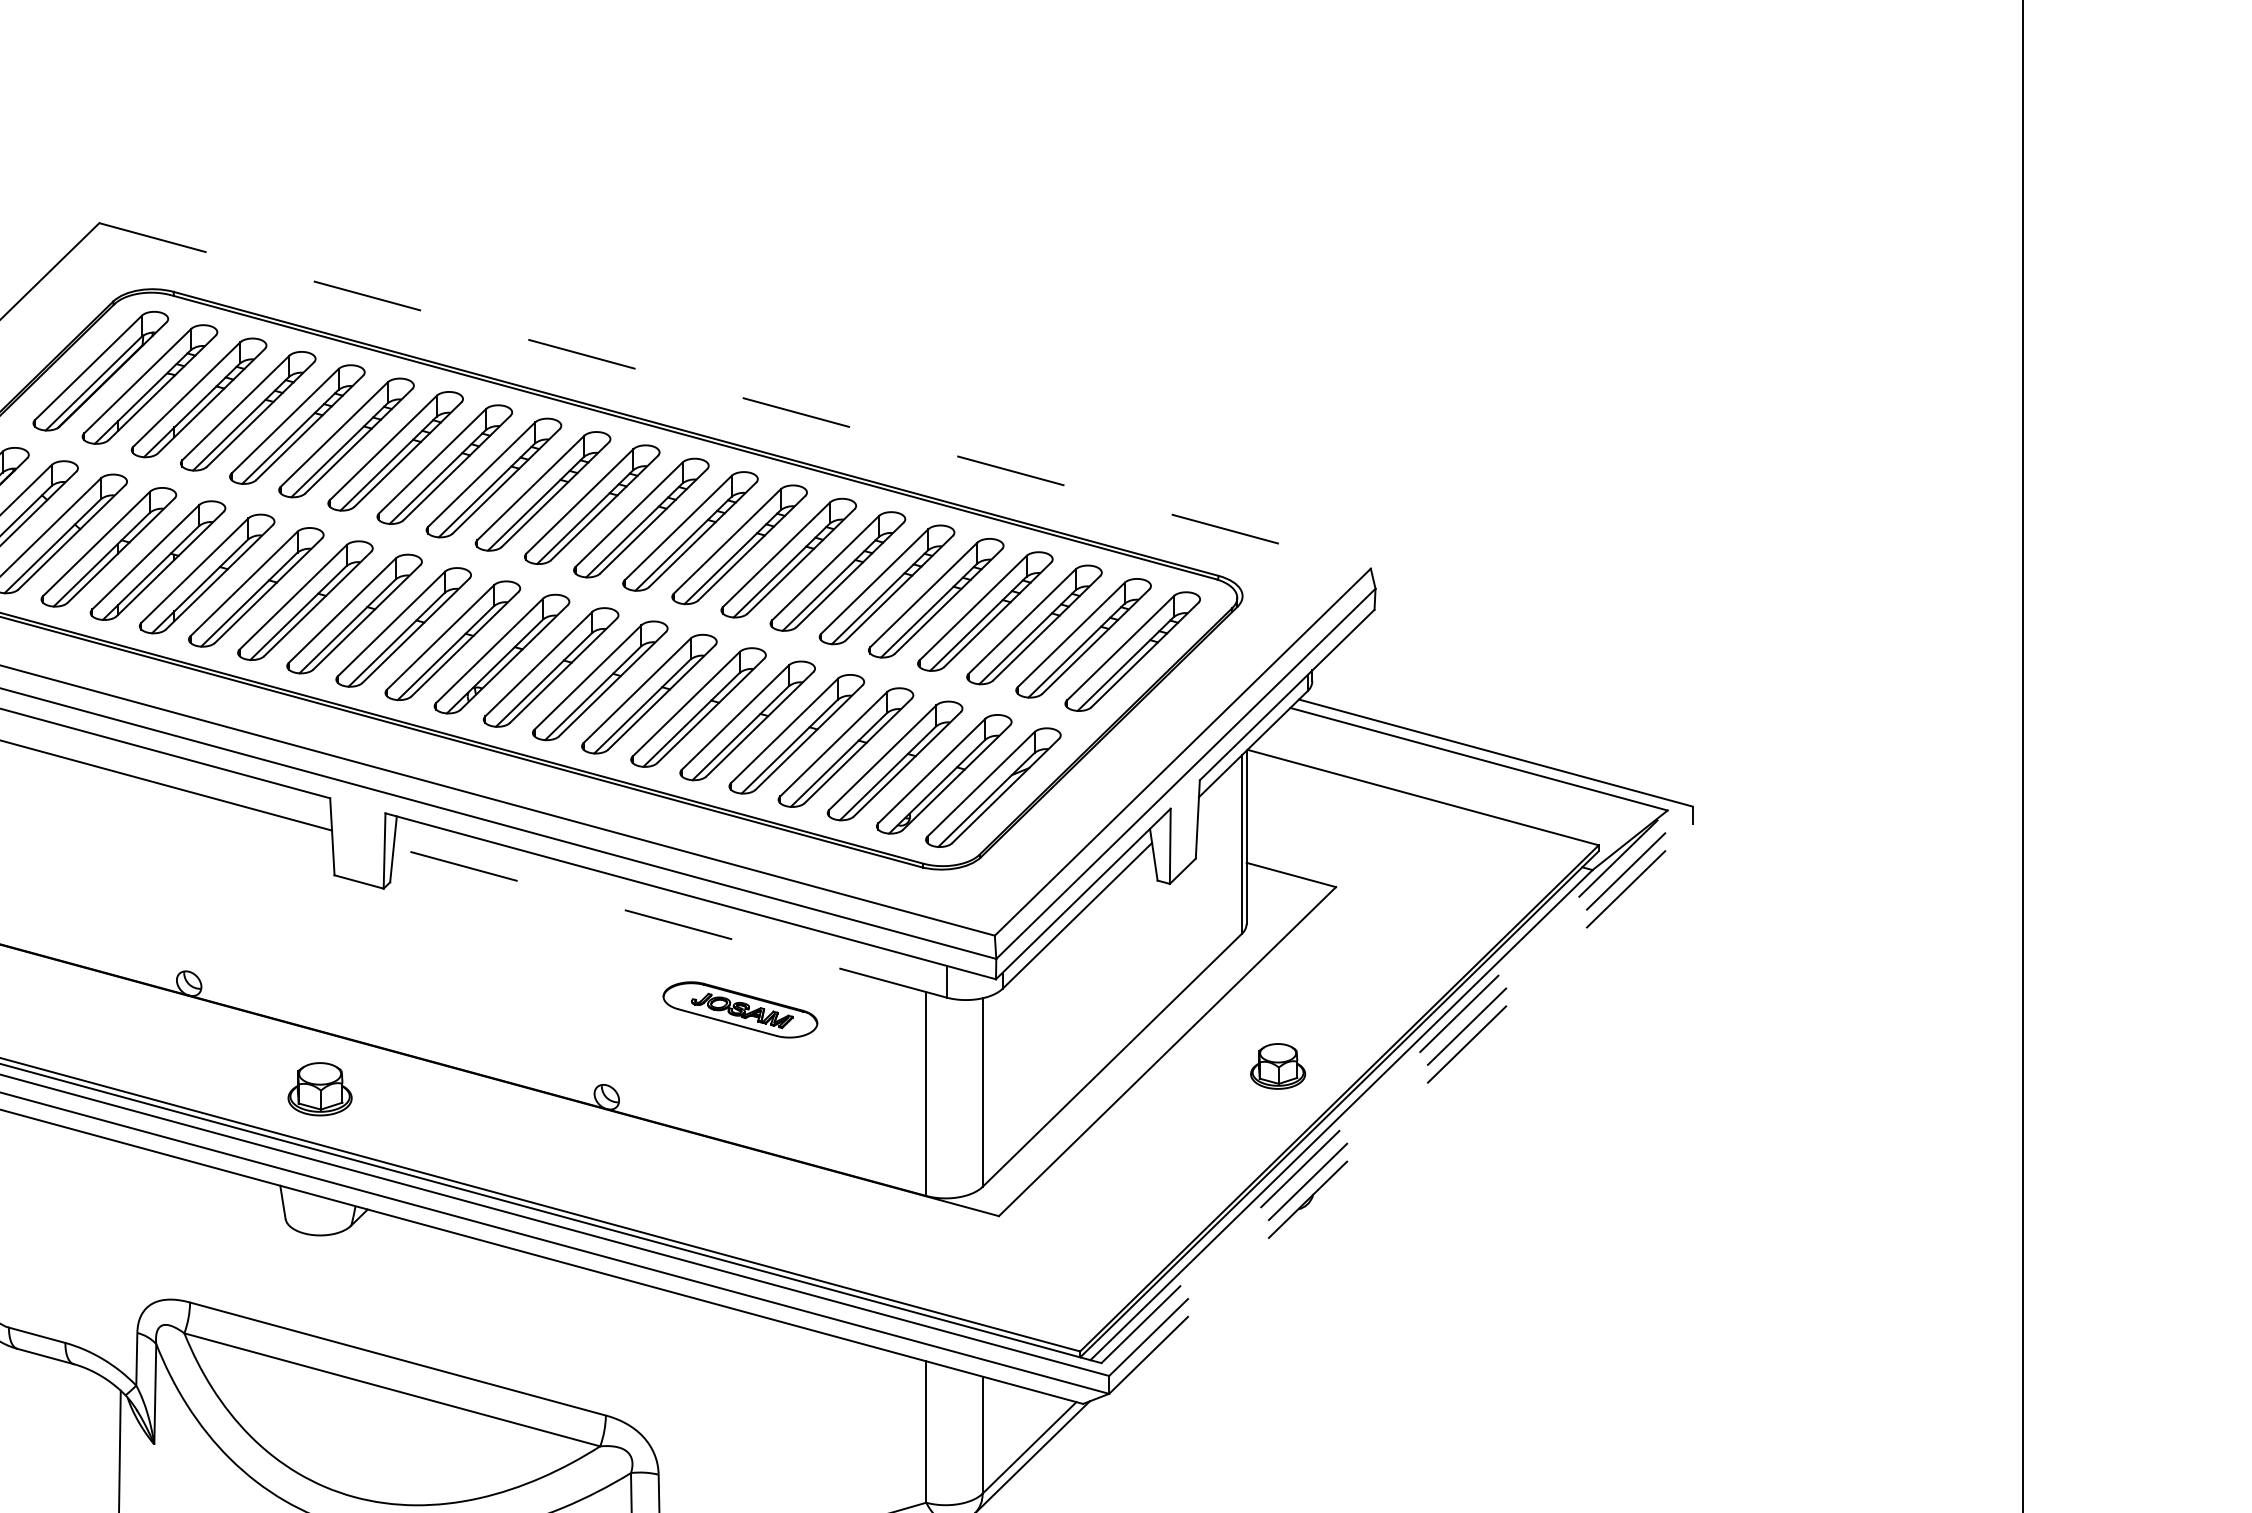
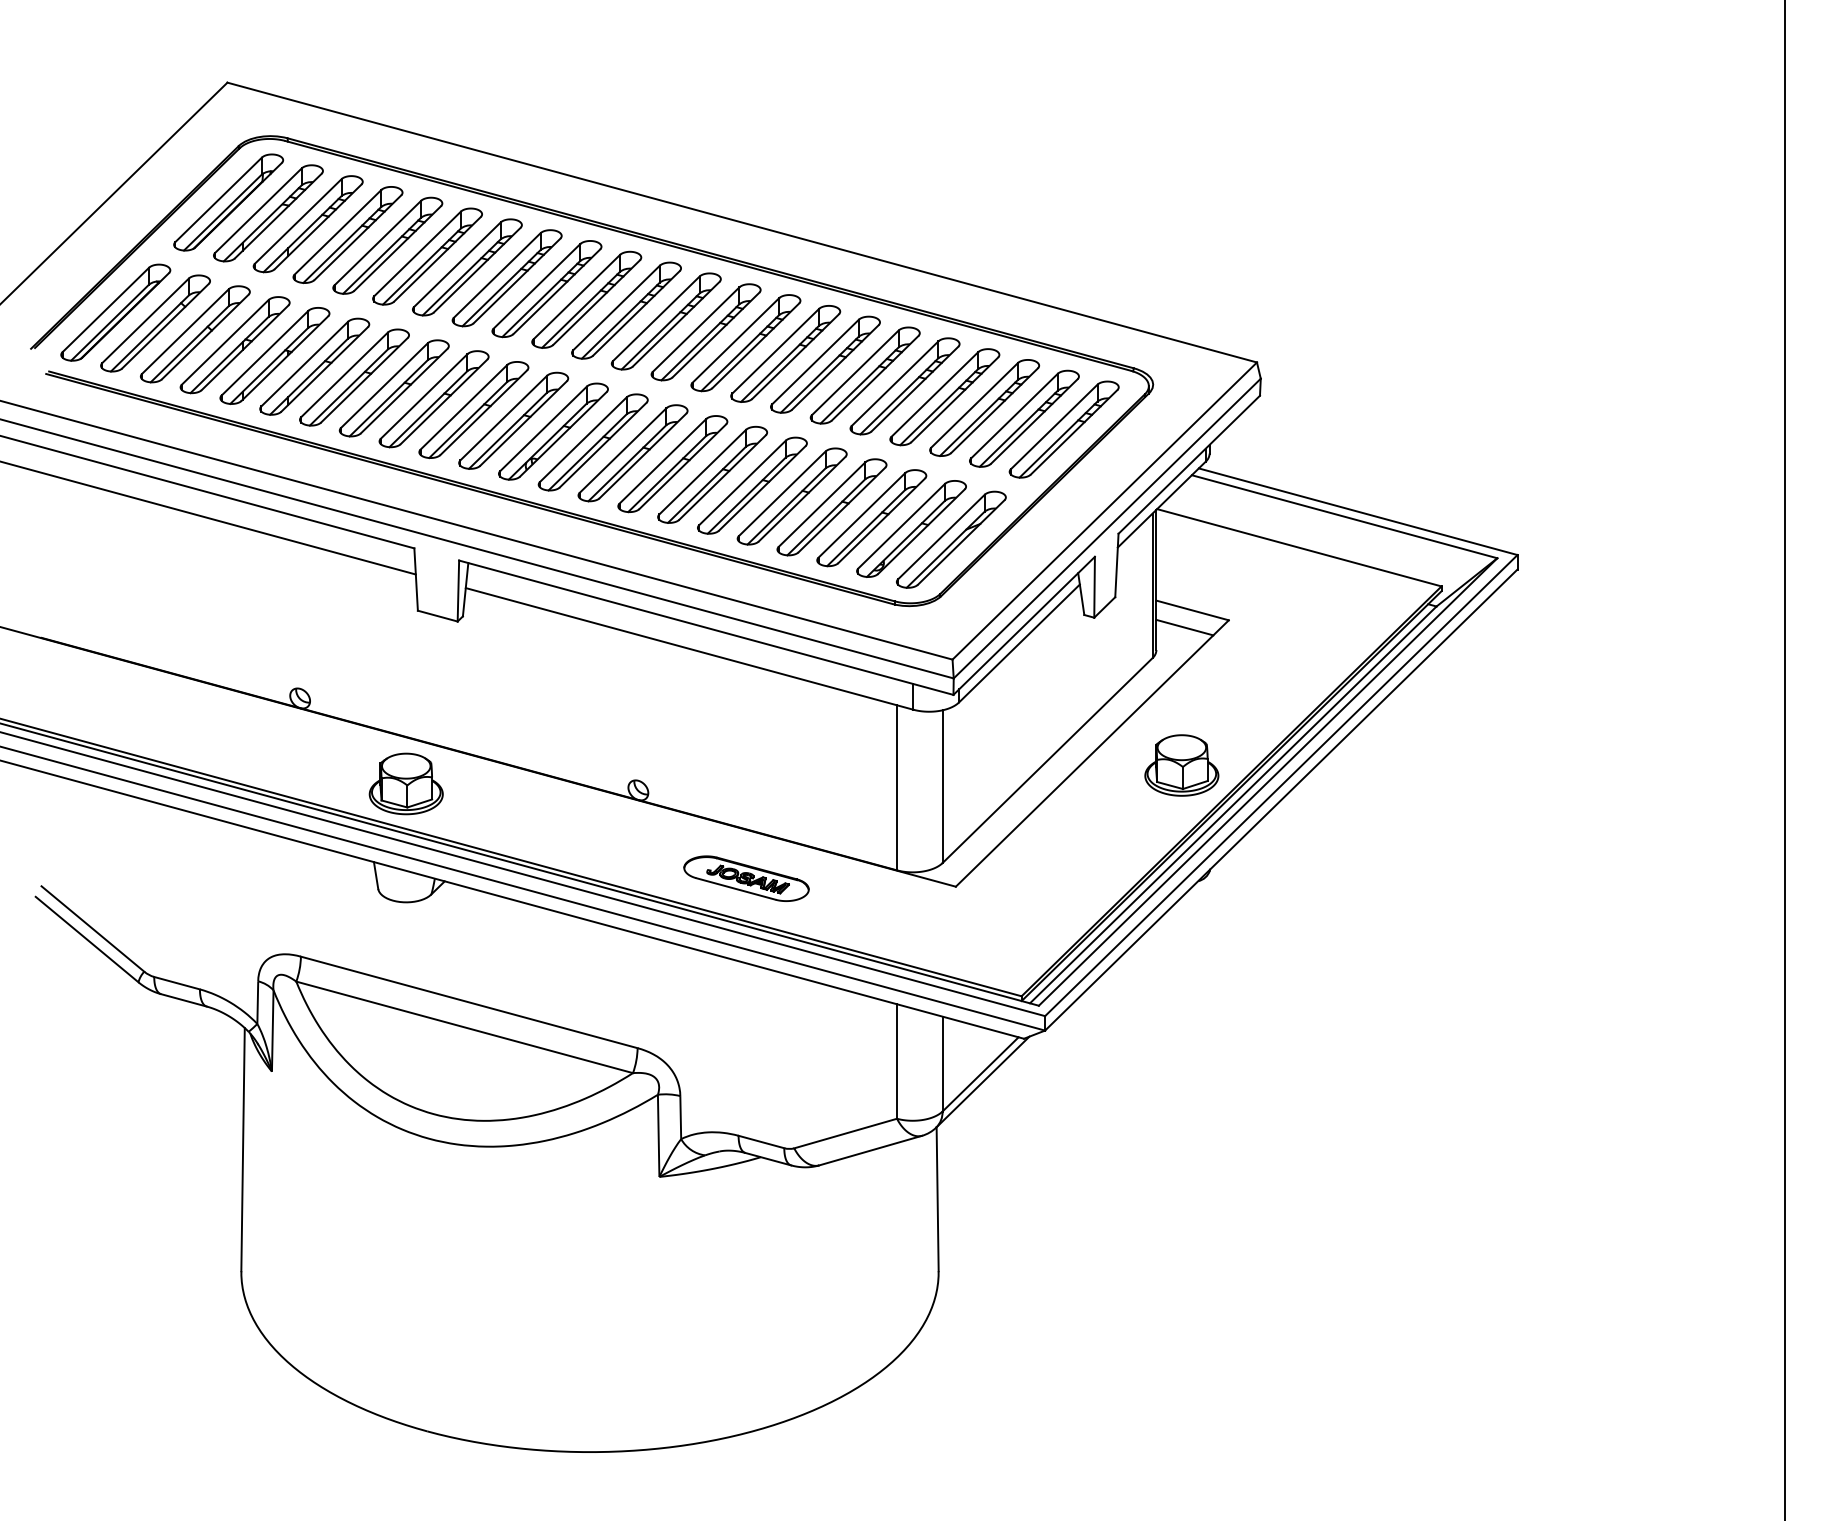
line: (735, 395) -> (742, 222), dashed -> solid
line: (1281, 896) -> (1184, 627), added
line: (669, 921) -> (689, 648), dashed -> solid
part: (740, 1009) -> (746, 878), moved
part: (1277, 1066) -> (1181, 765), size x1.67
line: (1385, 1086) -> (1268, 781), dashed -> solid
part: (319, 1088) -> (405, 783), size x1.43
line: (1401, 1091) -> (1281, 785), dashed -> solid
line: (1401, 1108) -> (1281, 799), dashed -> solid

